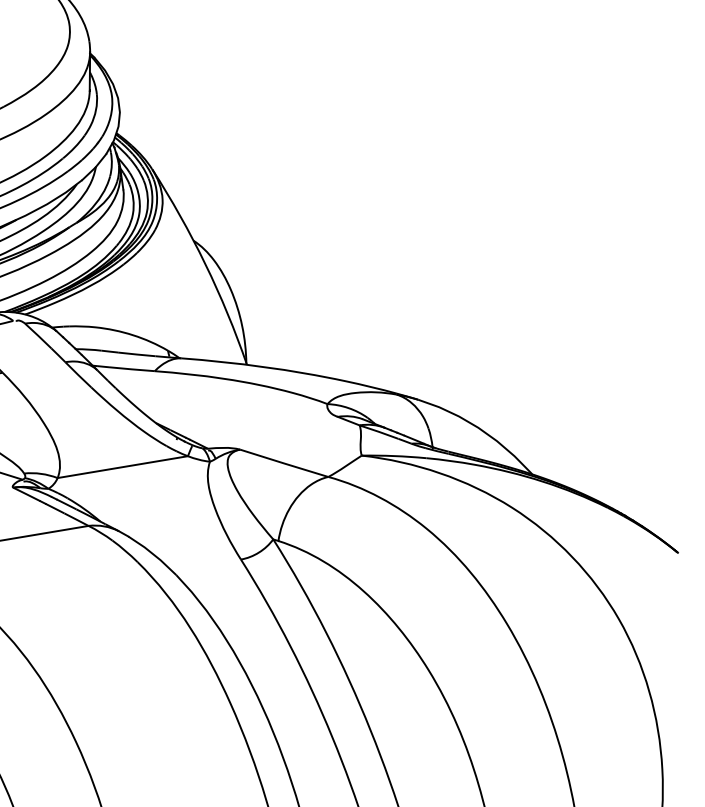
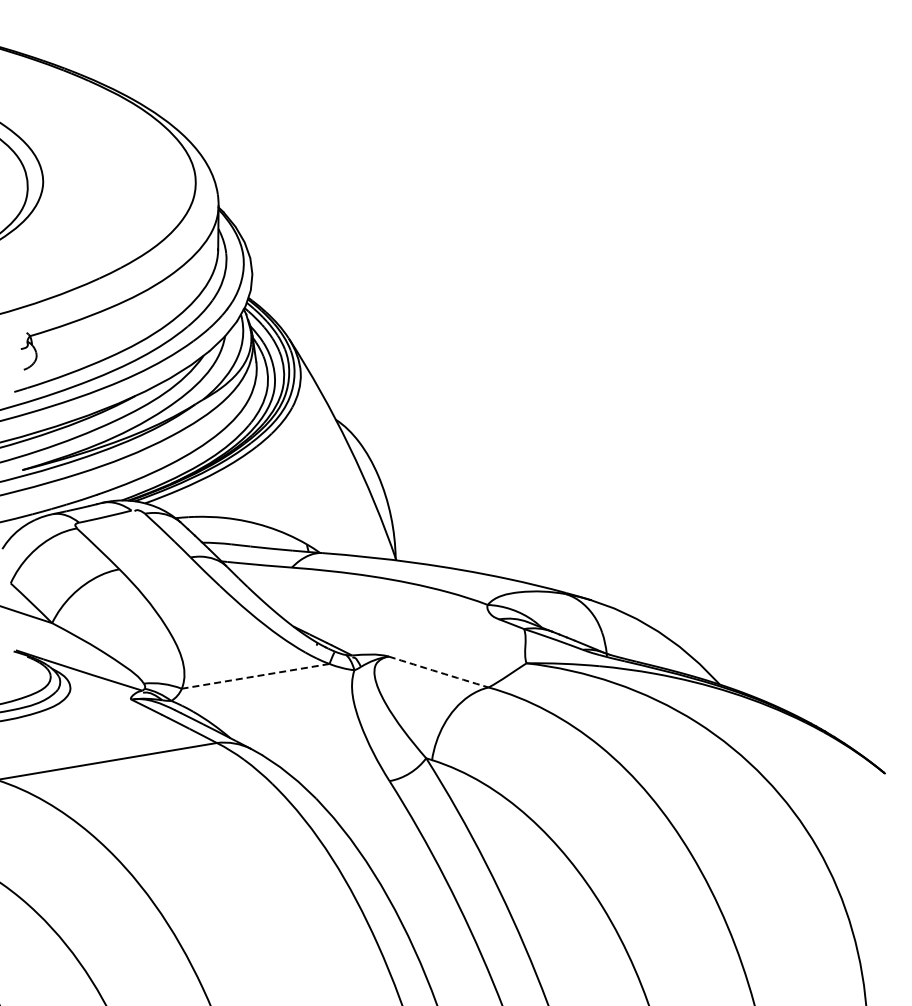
arc: (284, 463) -> (438, 672), solid -> dashed
line: (122, 467) -> (255, 676), solid -> dashed

